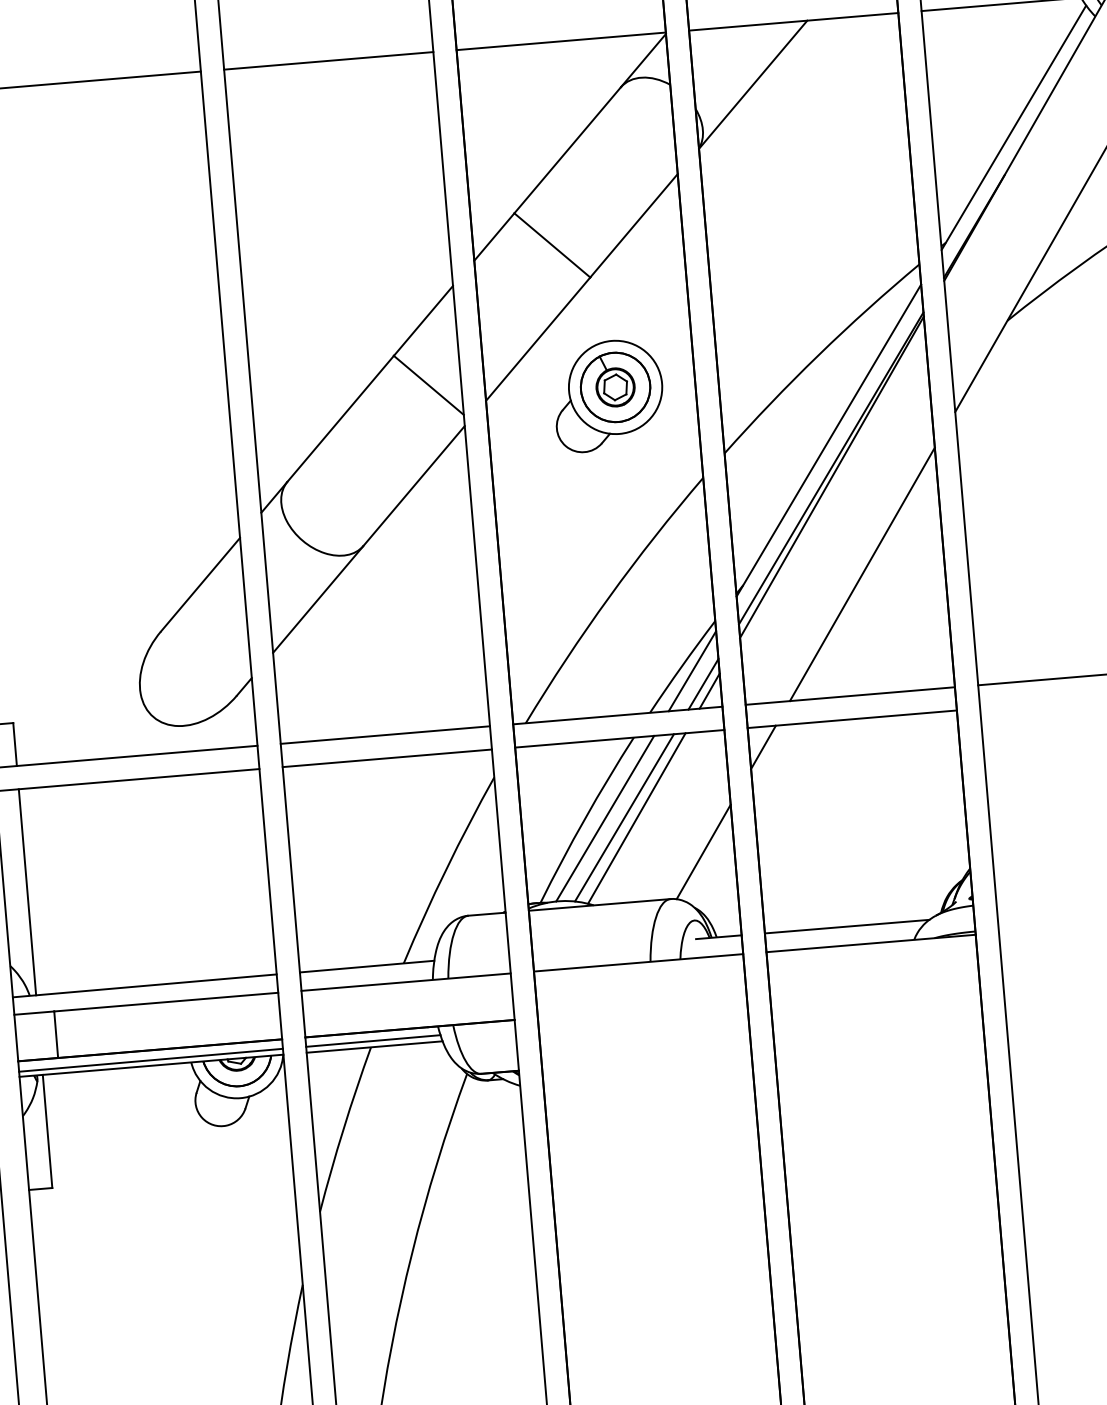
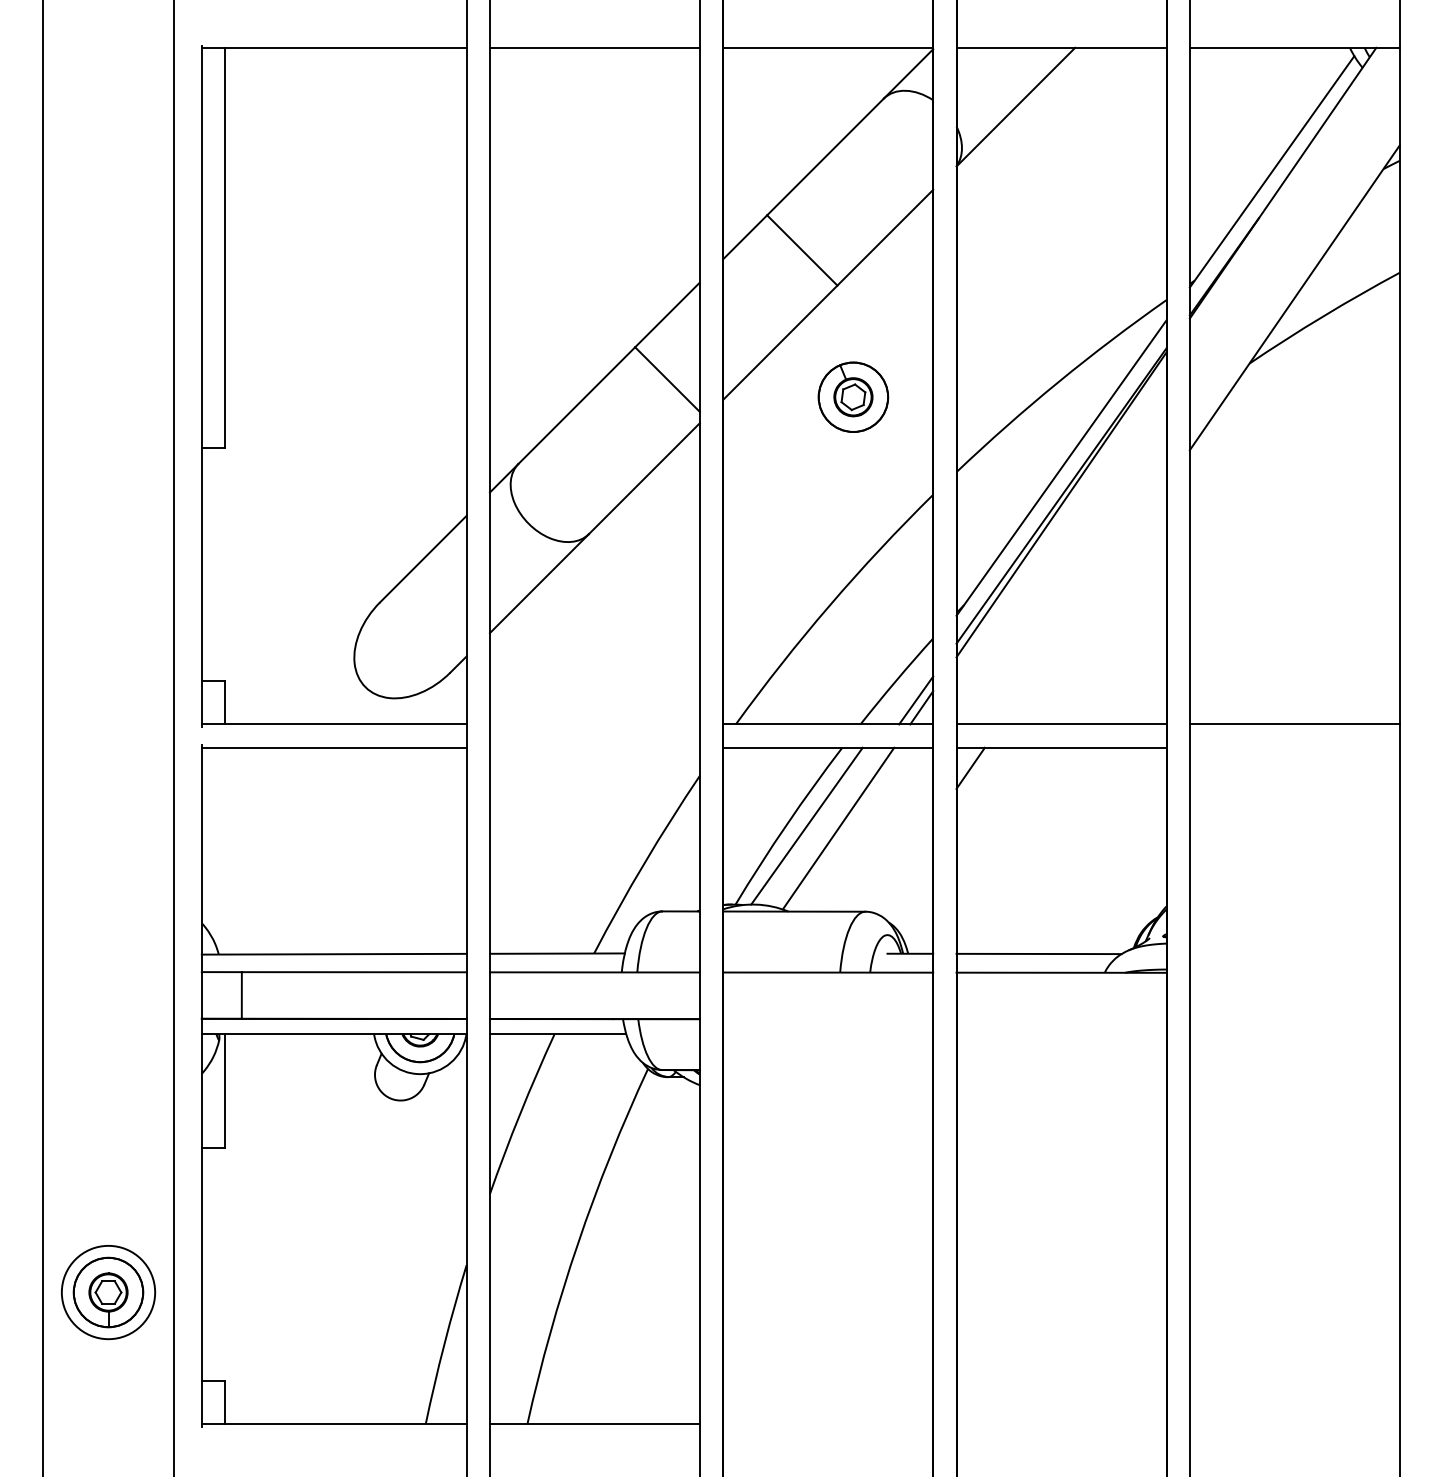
part: (608, 395) -> (845, 404), removed
line: (862, 574) -> (1083, 604), removed
line: (692, 671) -> (906, 686), removed
line: (384, 735) -> (594, 724), removed
line: (386, 758) -> (594, 747), removed
line: (623, 817) -> (825, 826), removed
line: (703, 851) -> (902, 867), removed
line: (27, 891) -> (225, 850), removed
line: (372, 1041) -> (556, 1028), removed
line: (150, 1059) -> (333, 1028), removed

